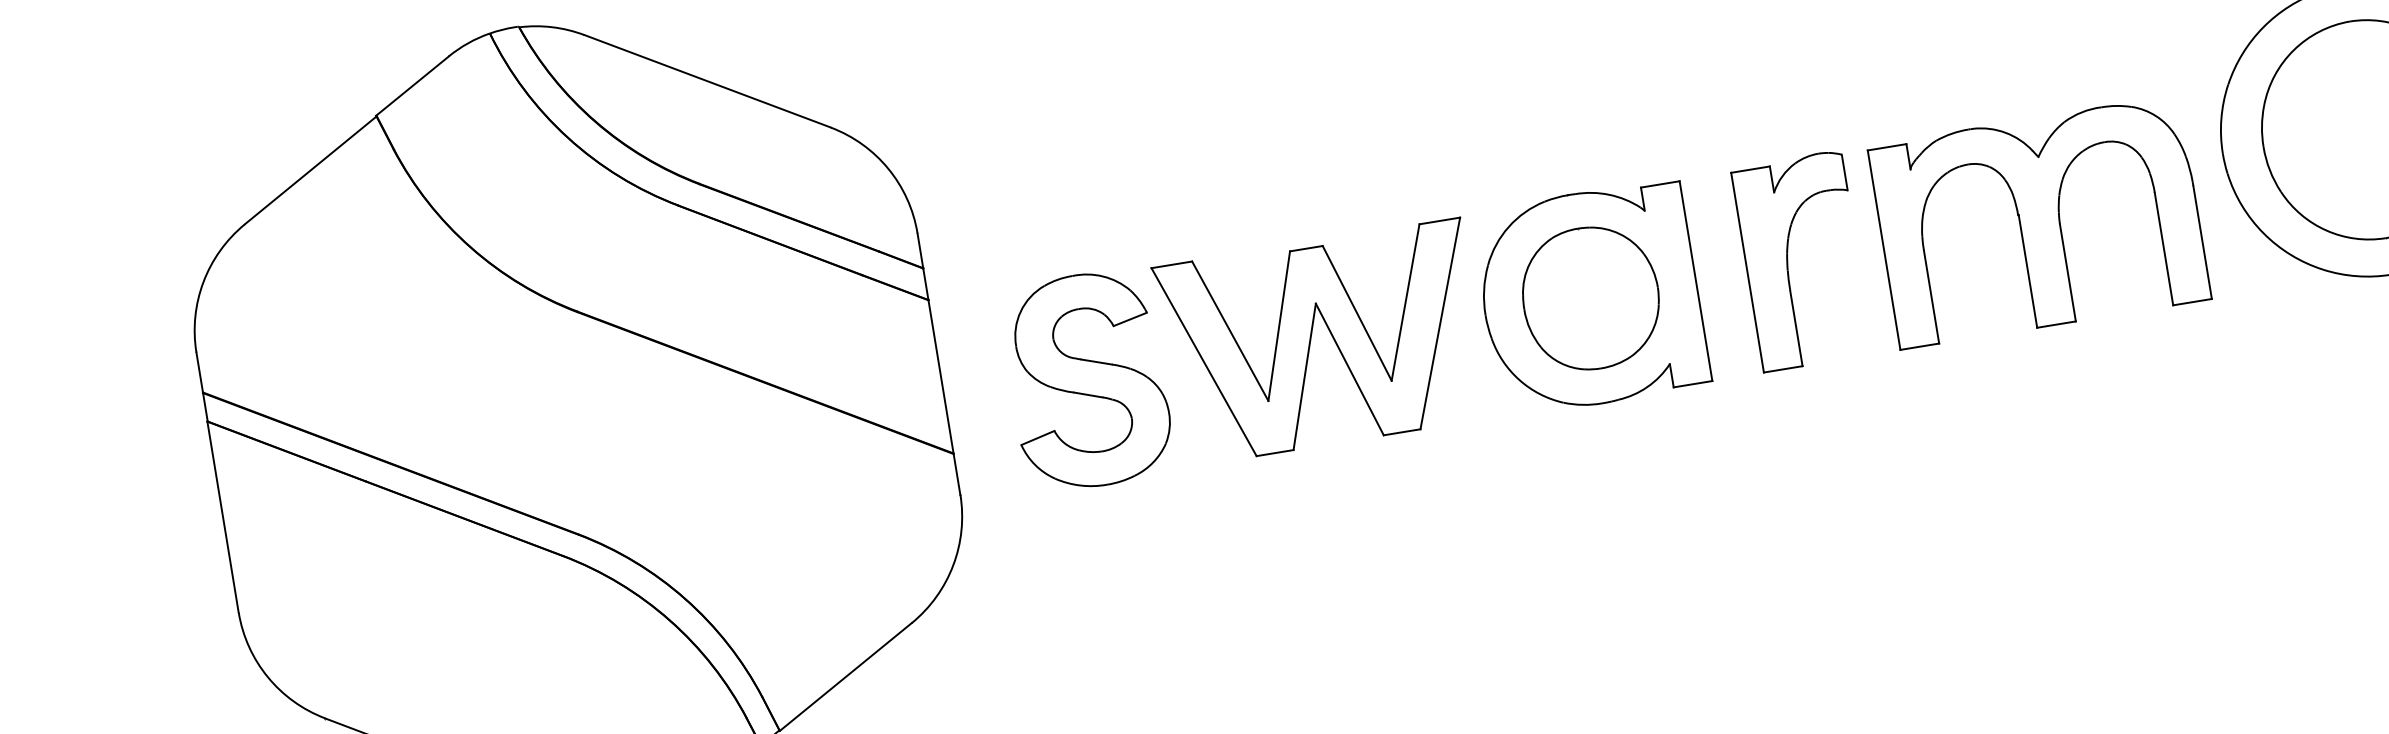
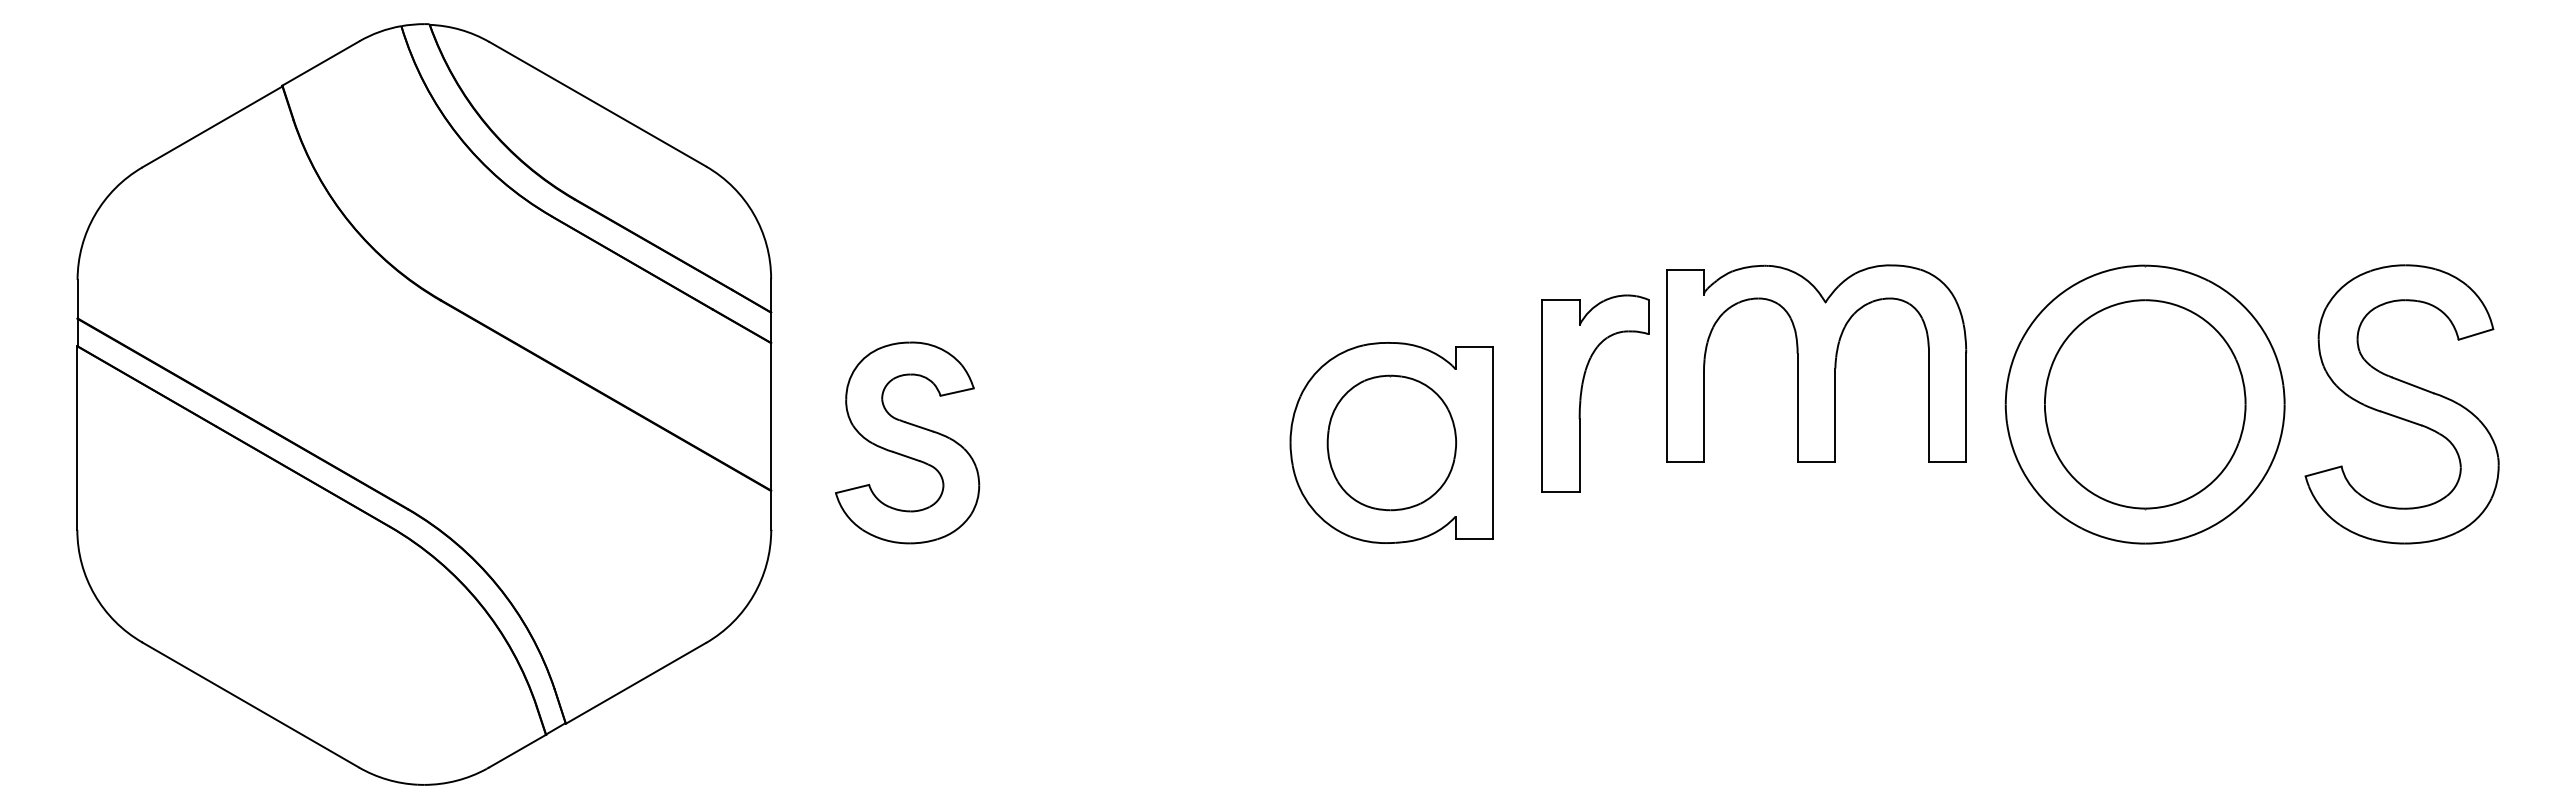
part: (2039, 222) -> (1816, 363), moved
part: (1788, 262) -> (1582, 392), moved
part: (1311, 341) -> (1123, 440), removed

